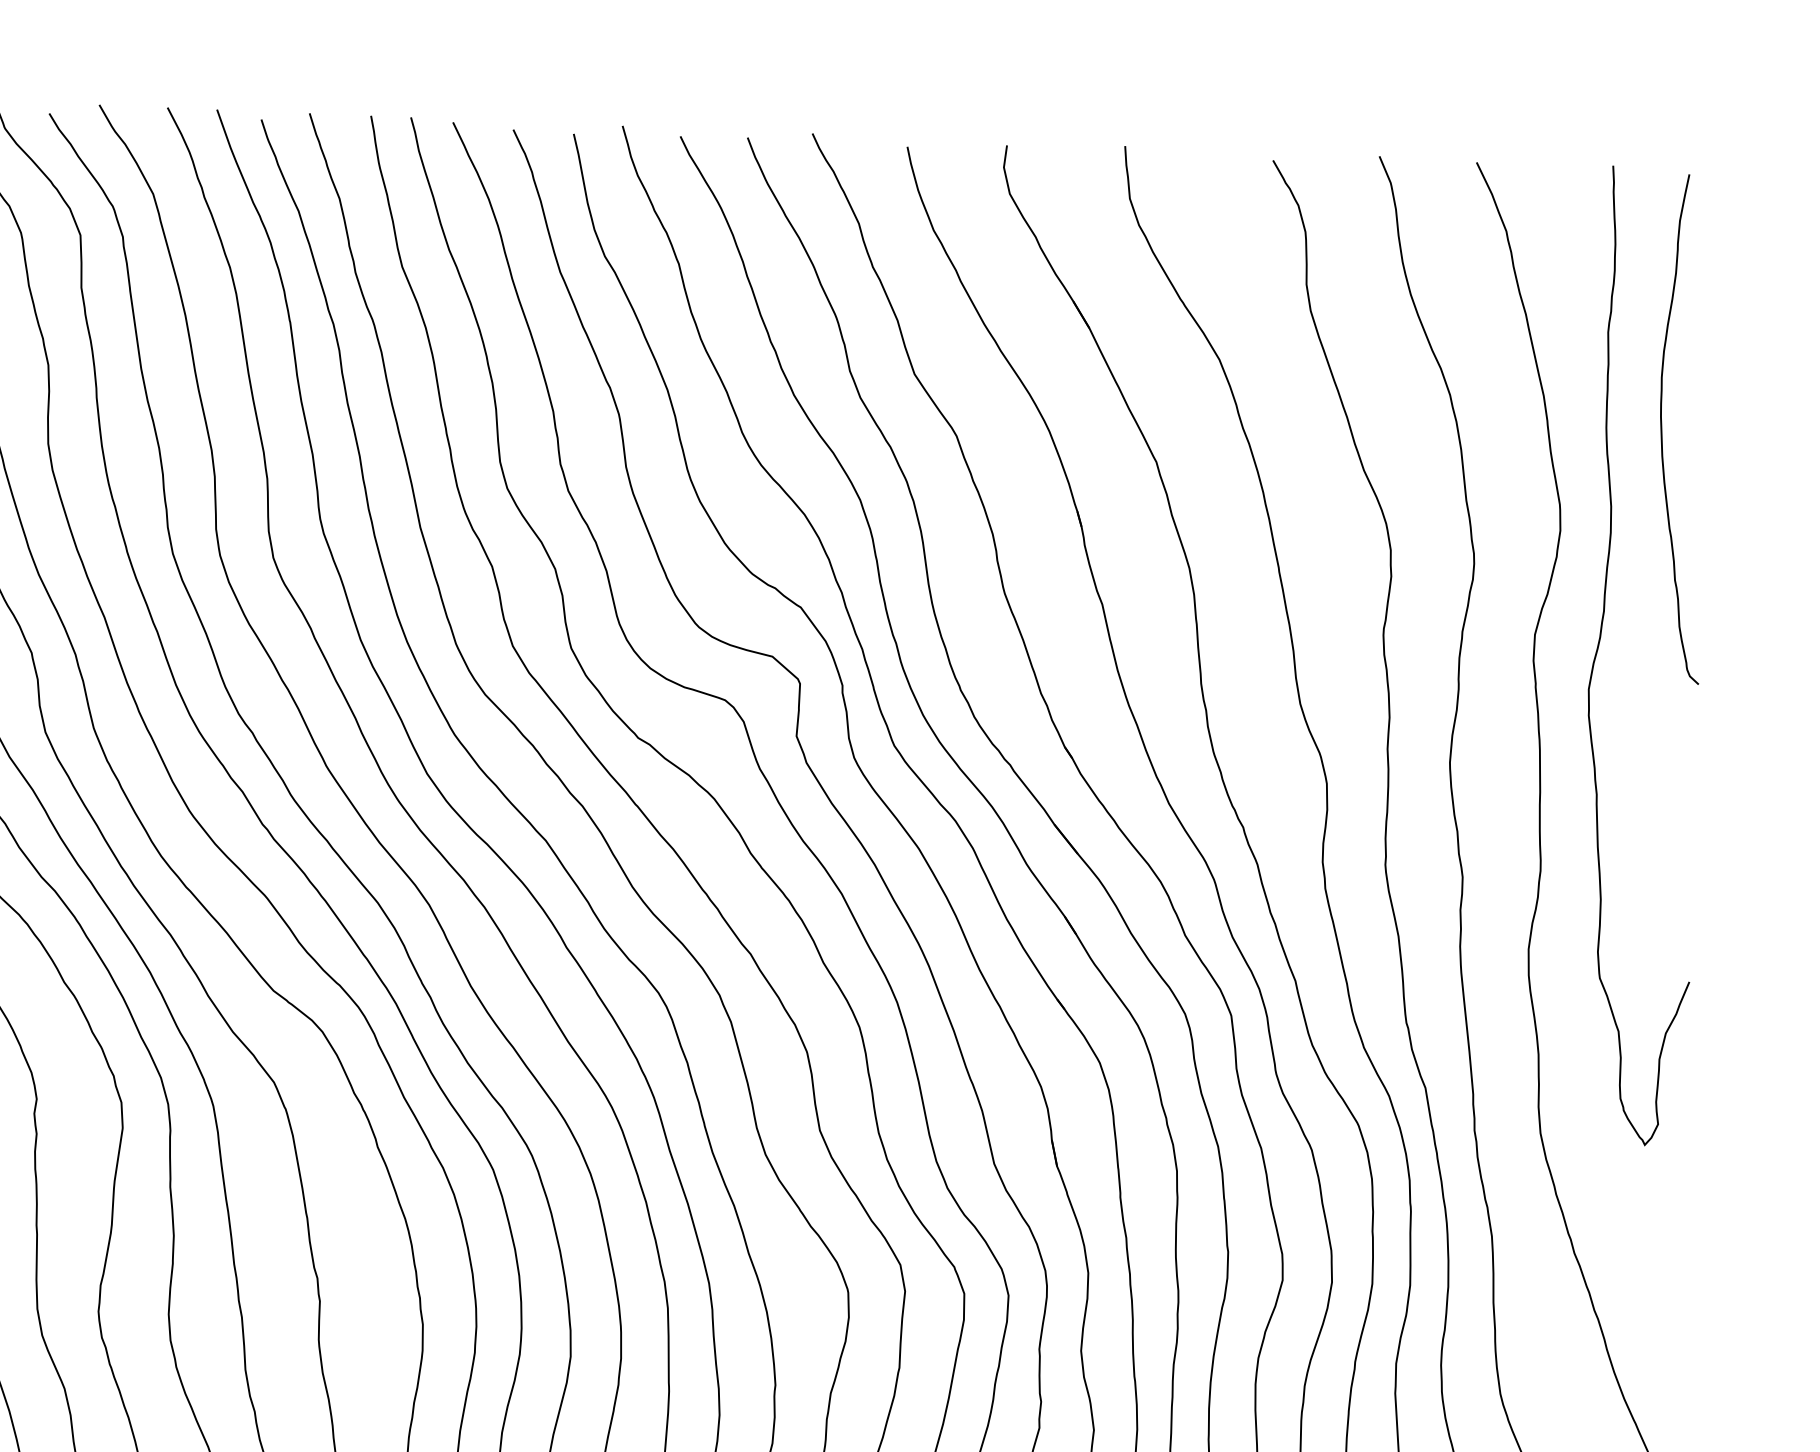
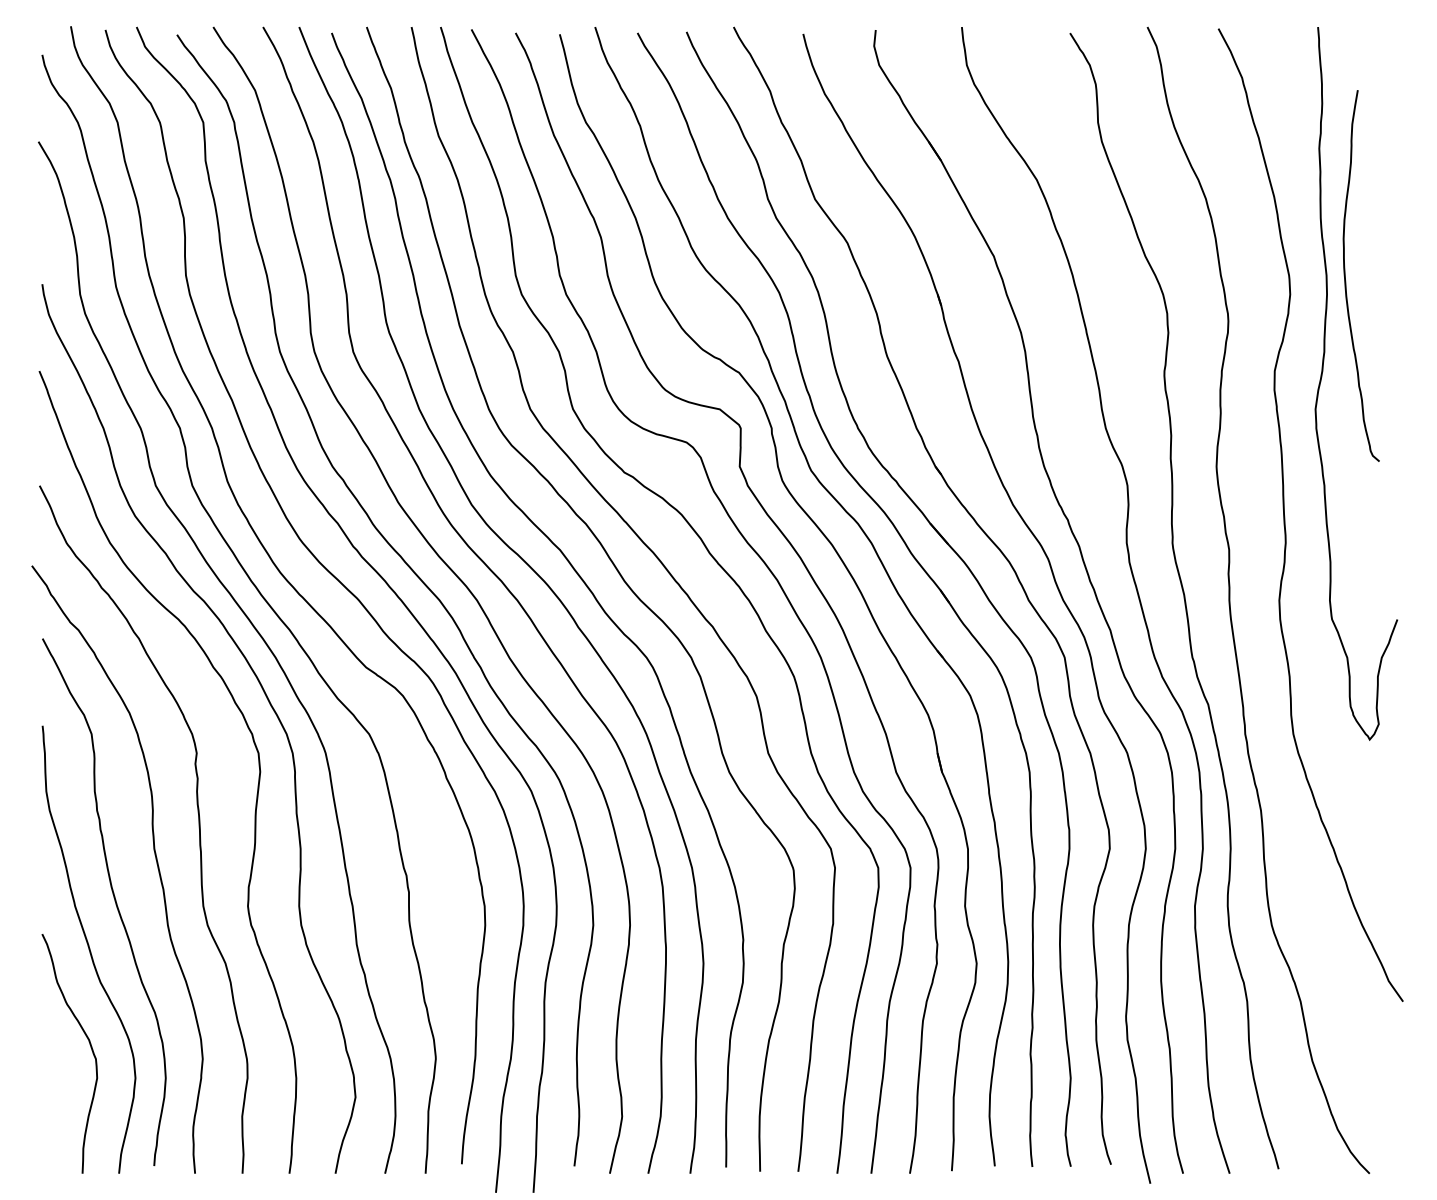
curve: (1662, 427) -> (1345, 275), moved

